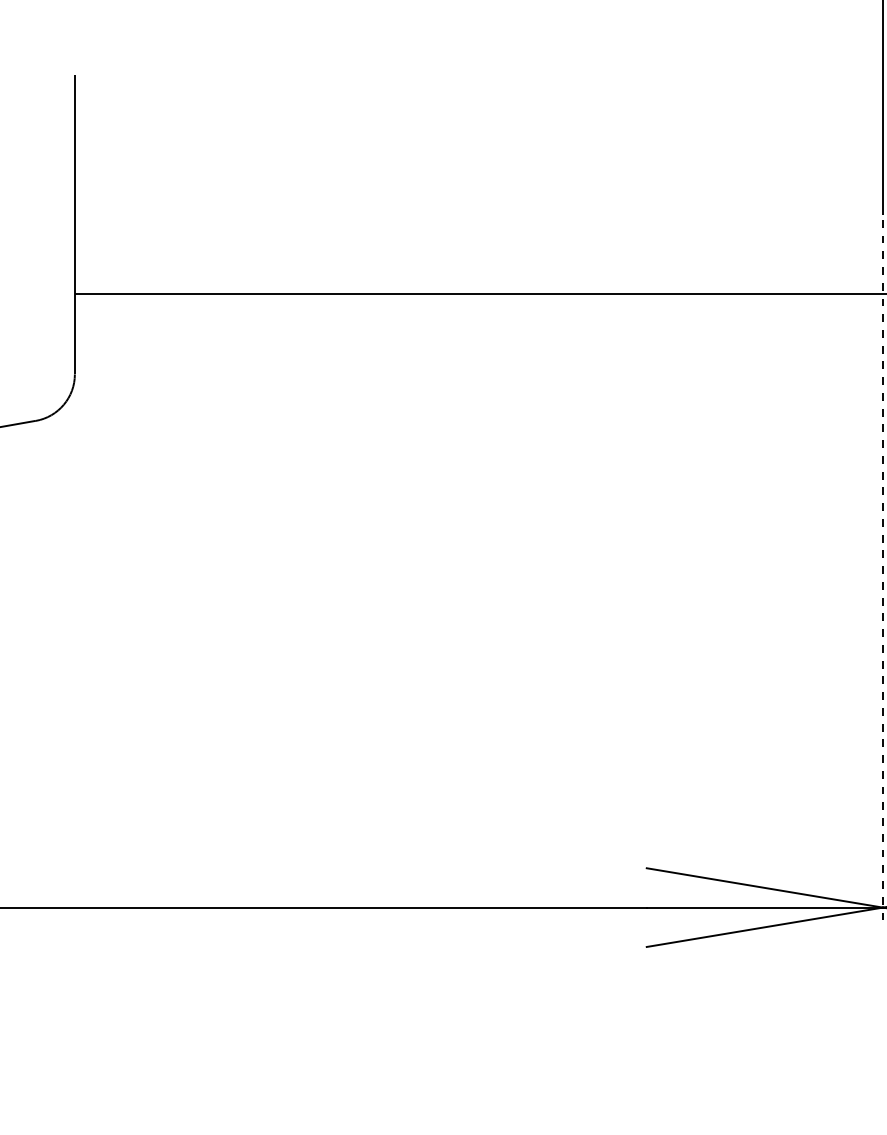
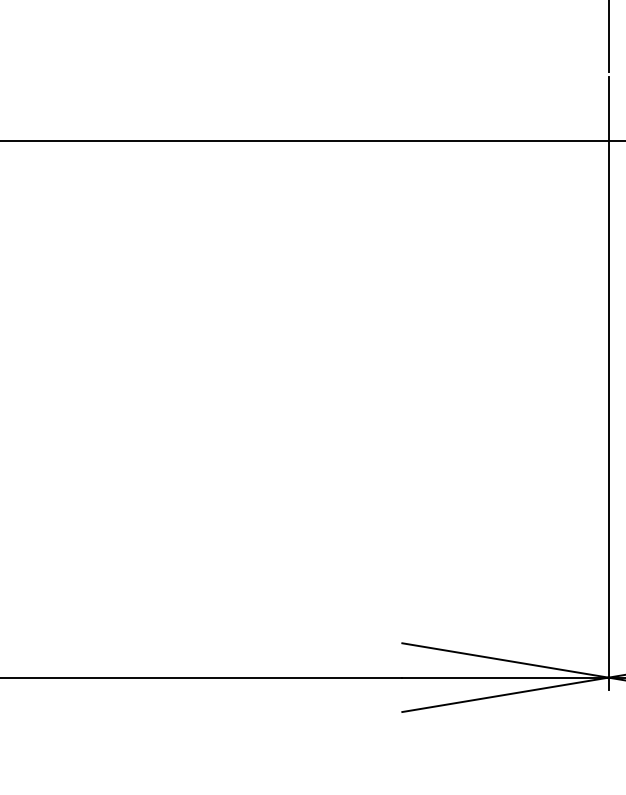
line: (882, 571) -> (608, 384), dashed -> solid

